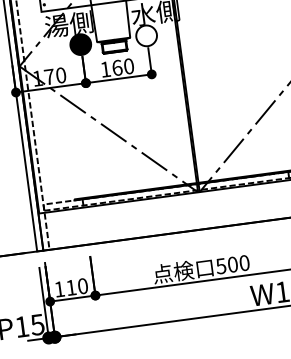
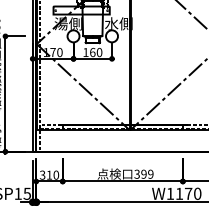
fill: (80, 44) -> (73, 36), removed
text: (231, 263) -> (143, 173), 500 -> 399
text: (59, 288) -> (42, 174), 110 -> 310

